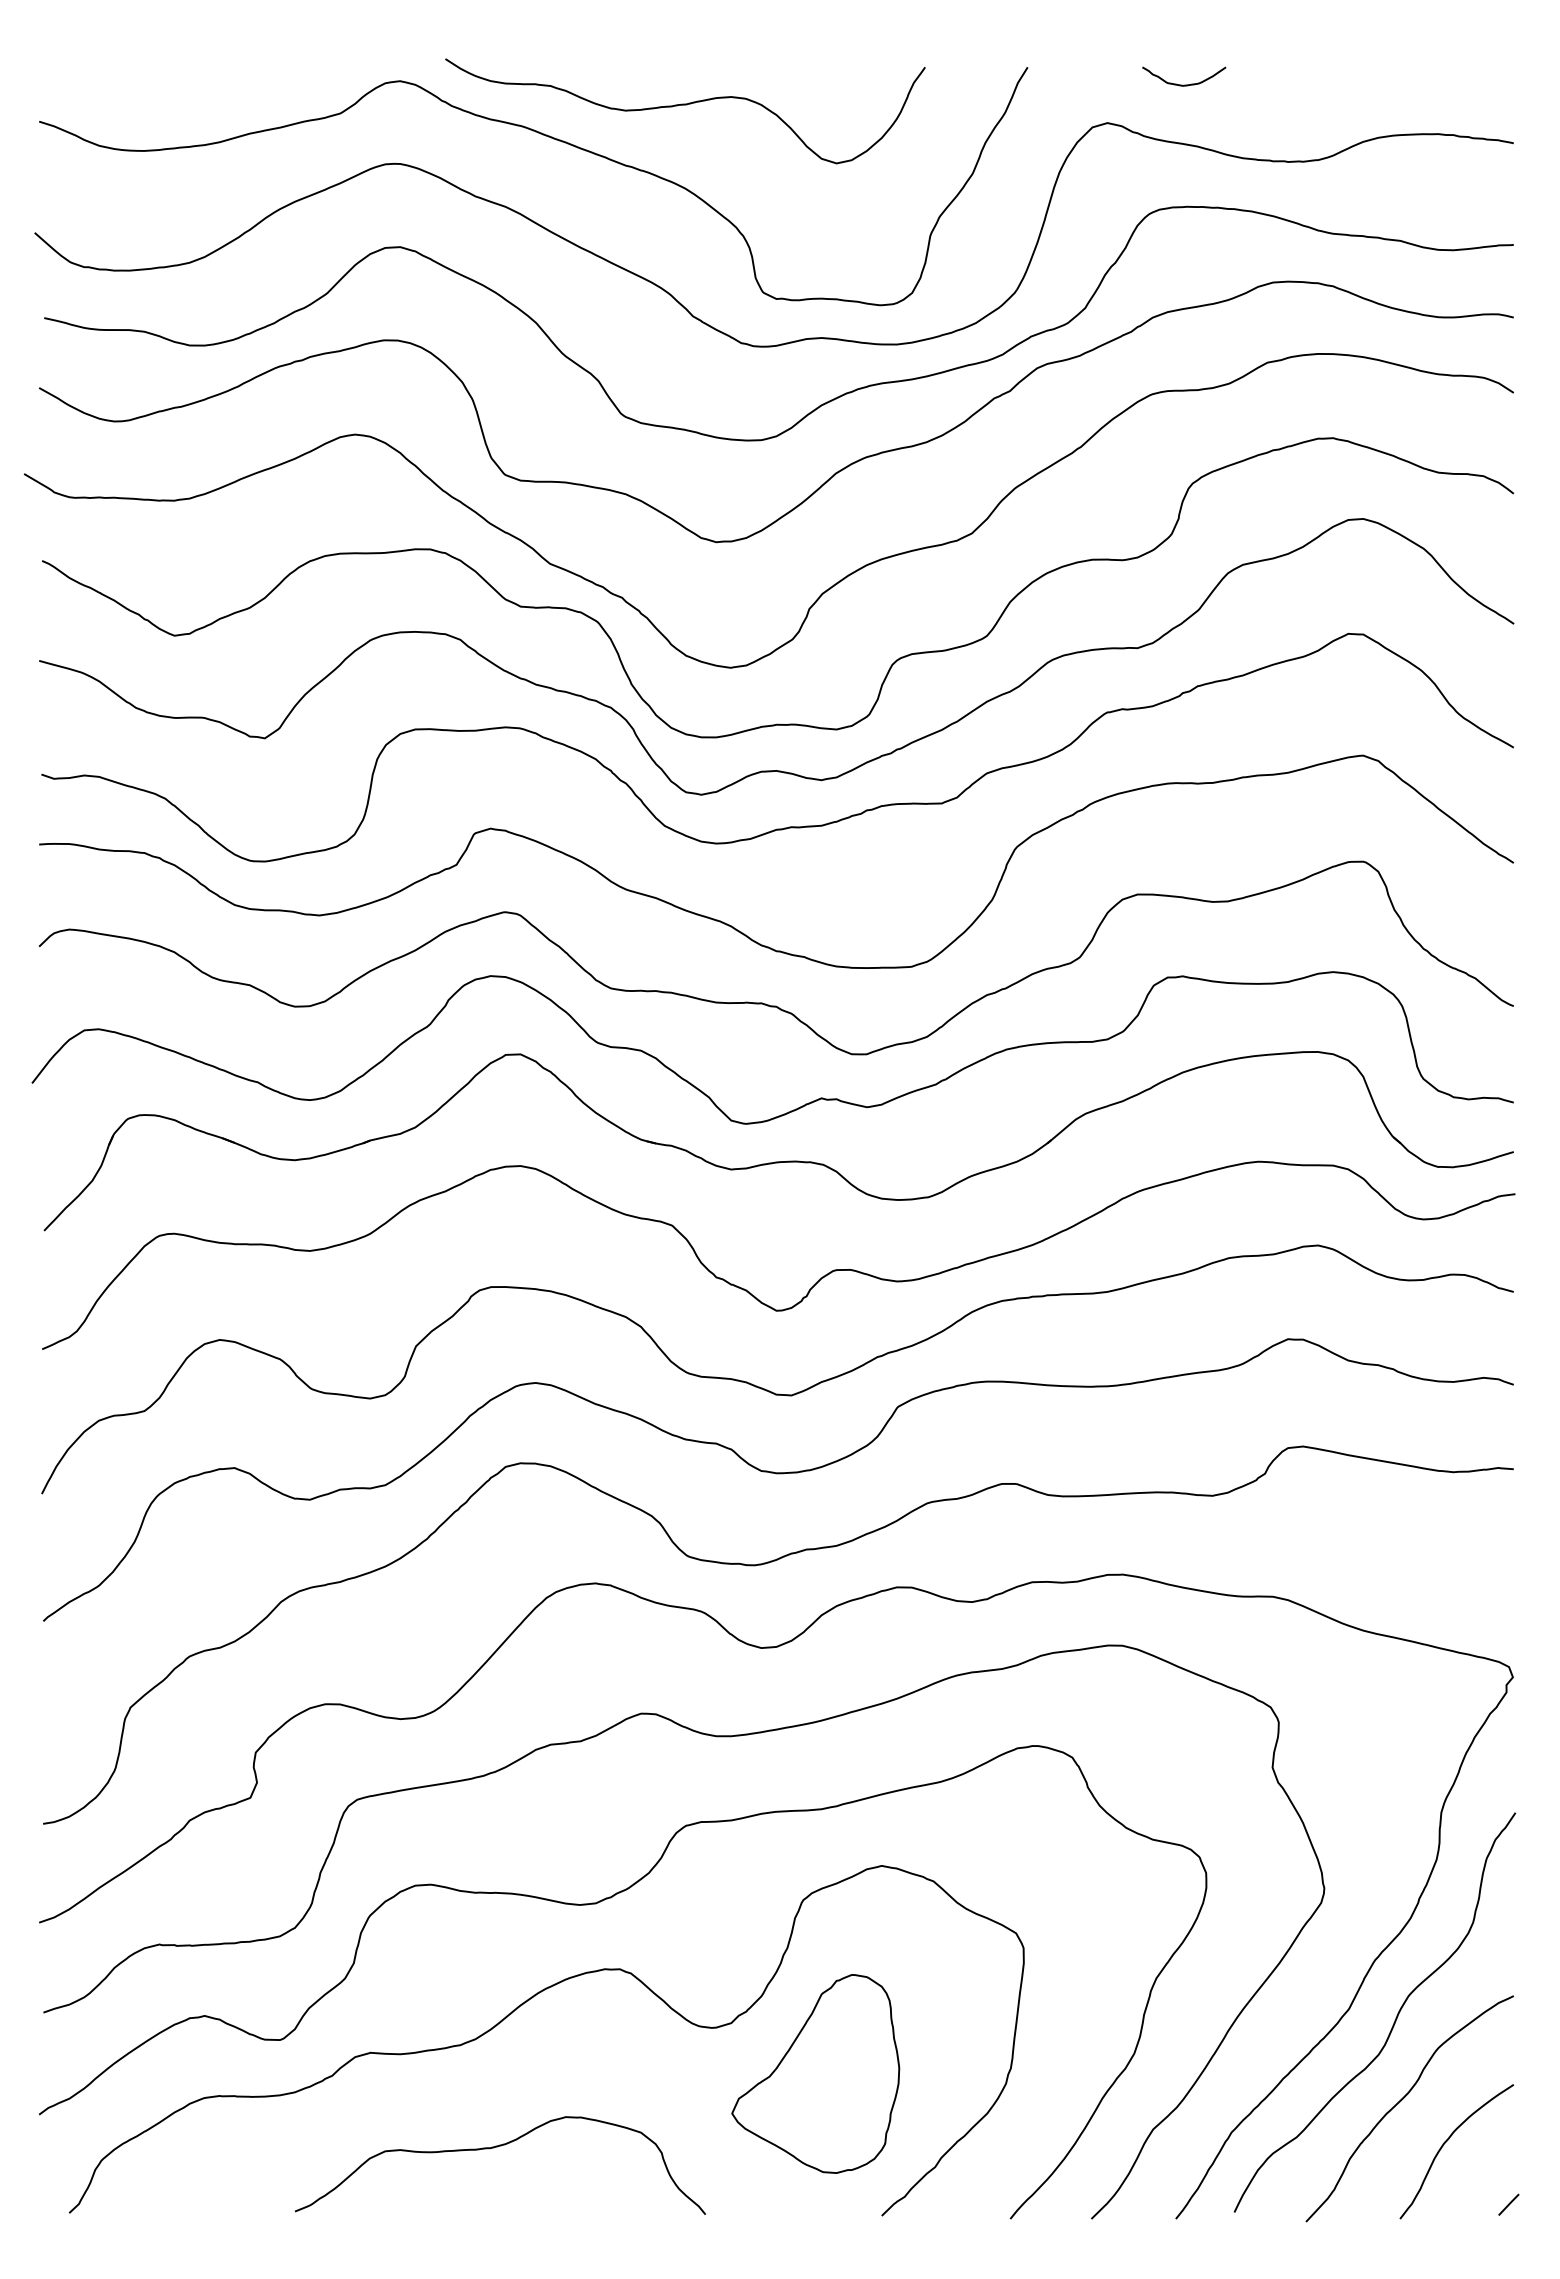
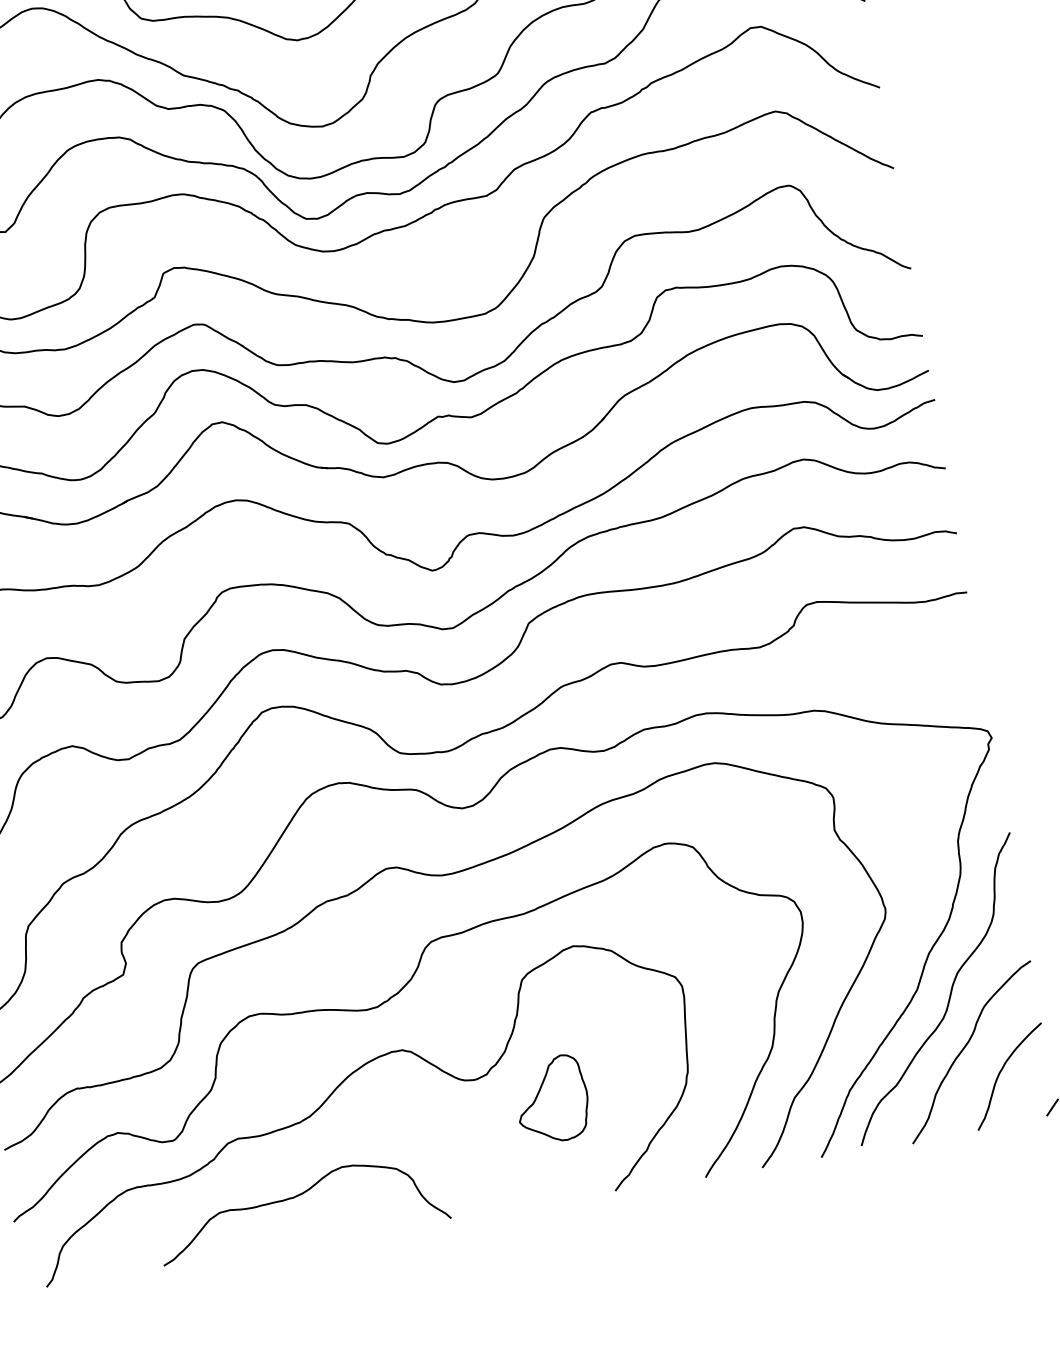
part: (815, 2073) -> (551, 1099), size x0.6
curve: (493, 2148) -> (295, 1197), moved

